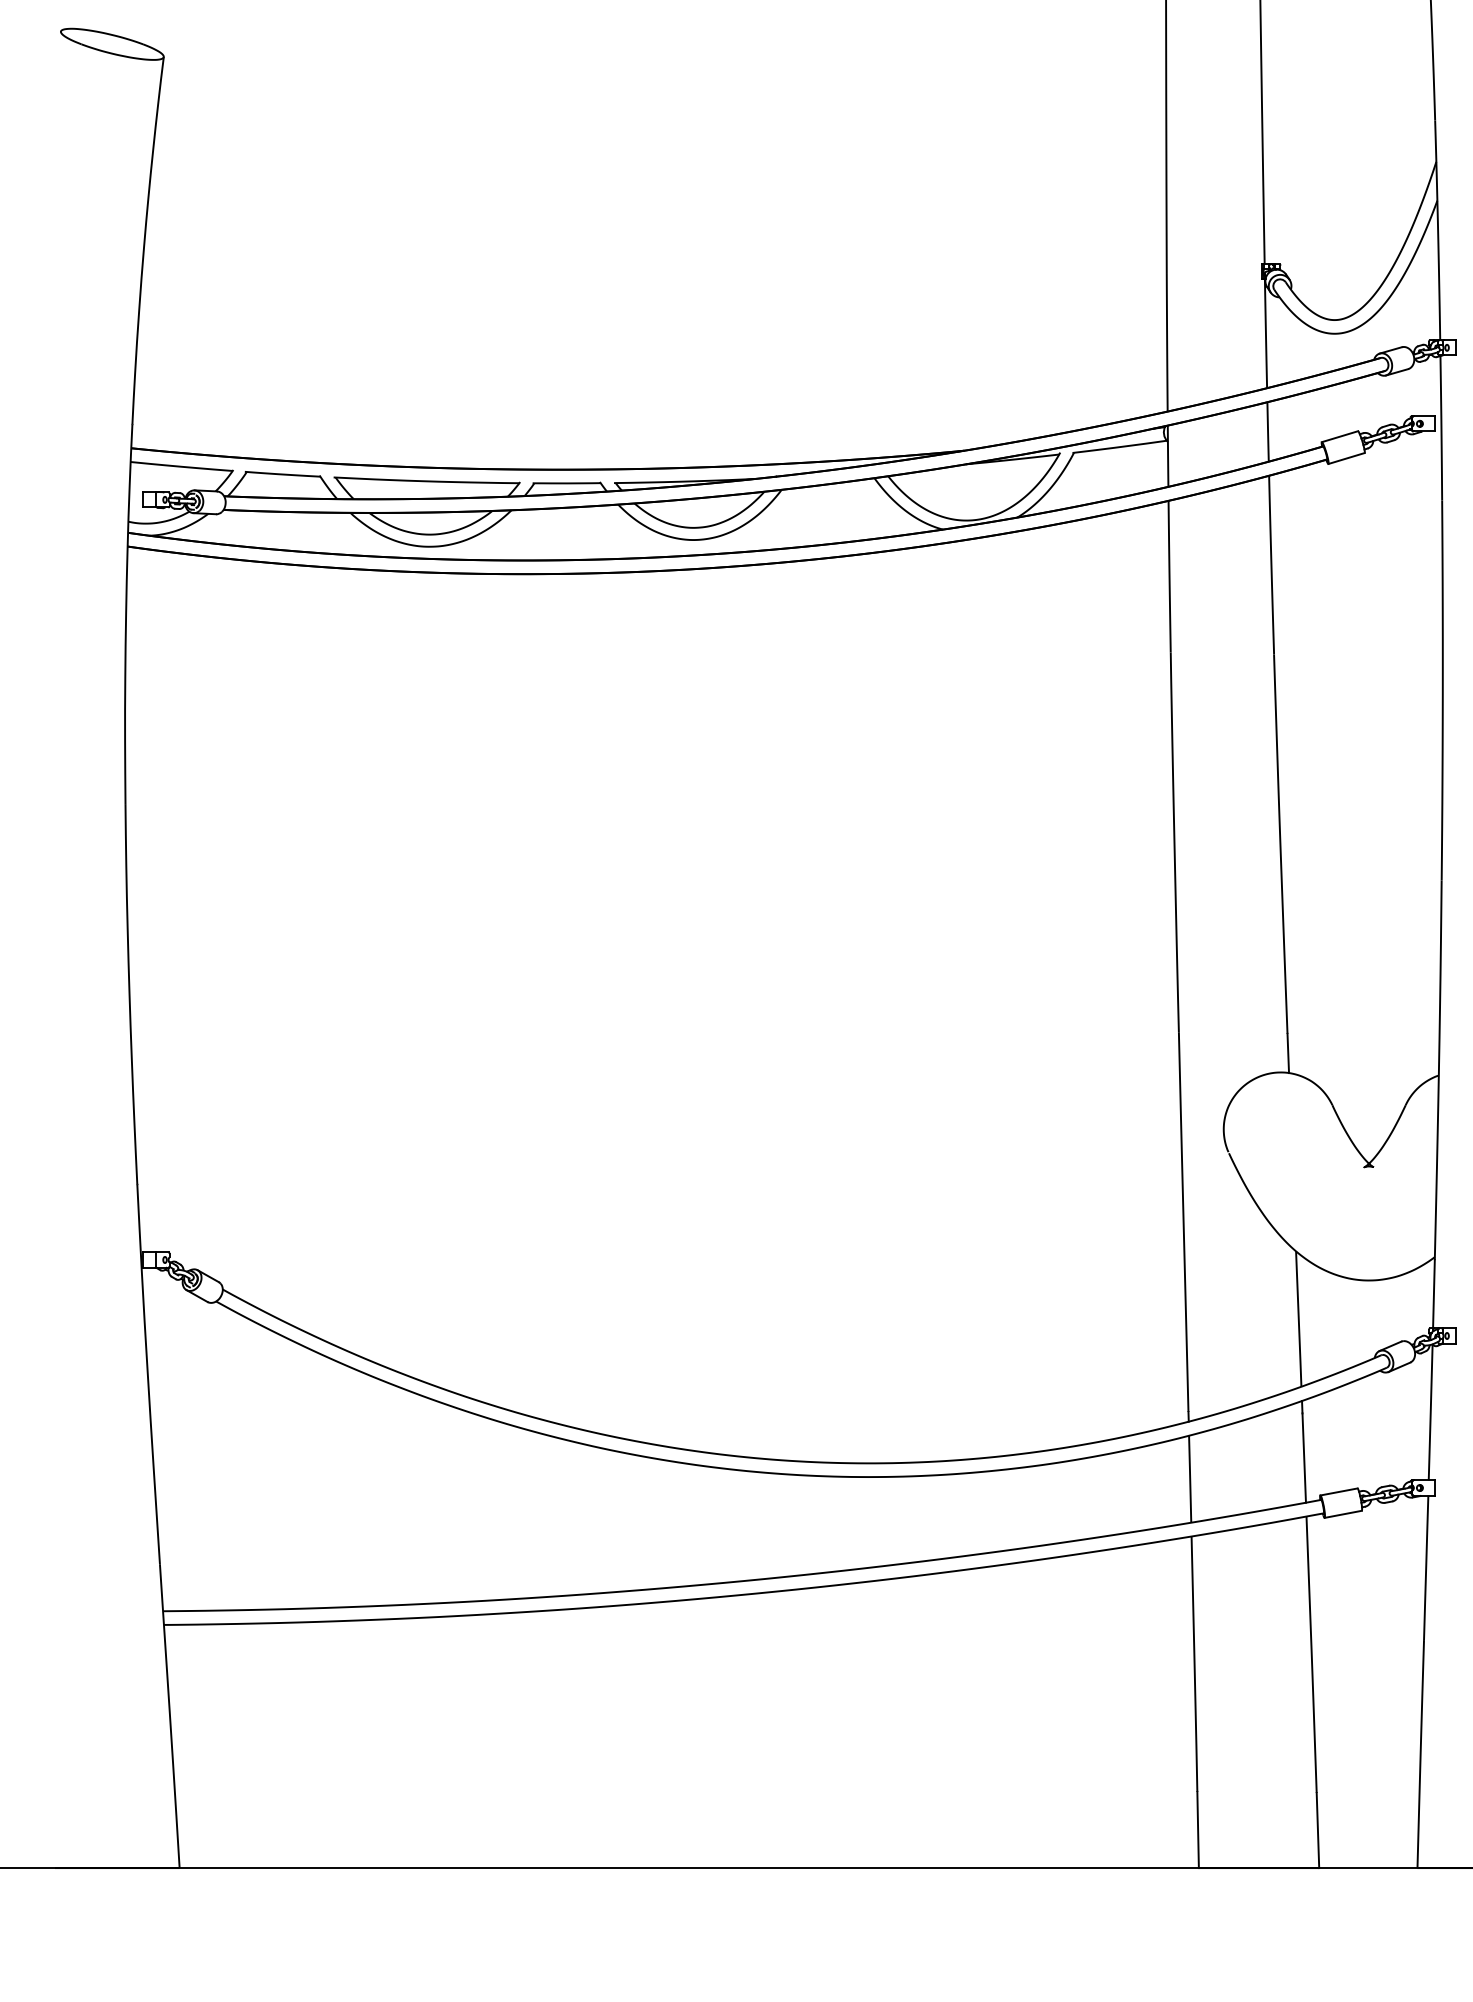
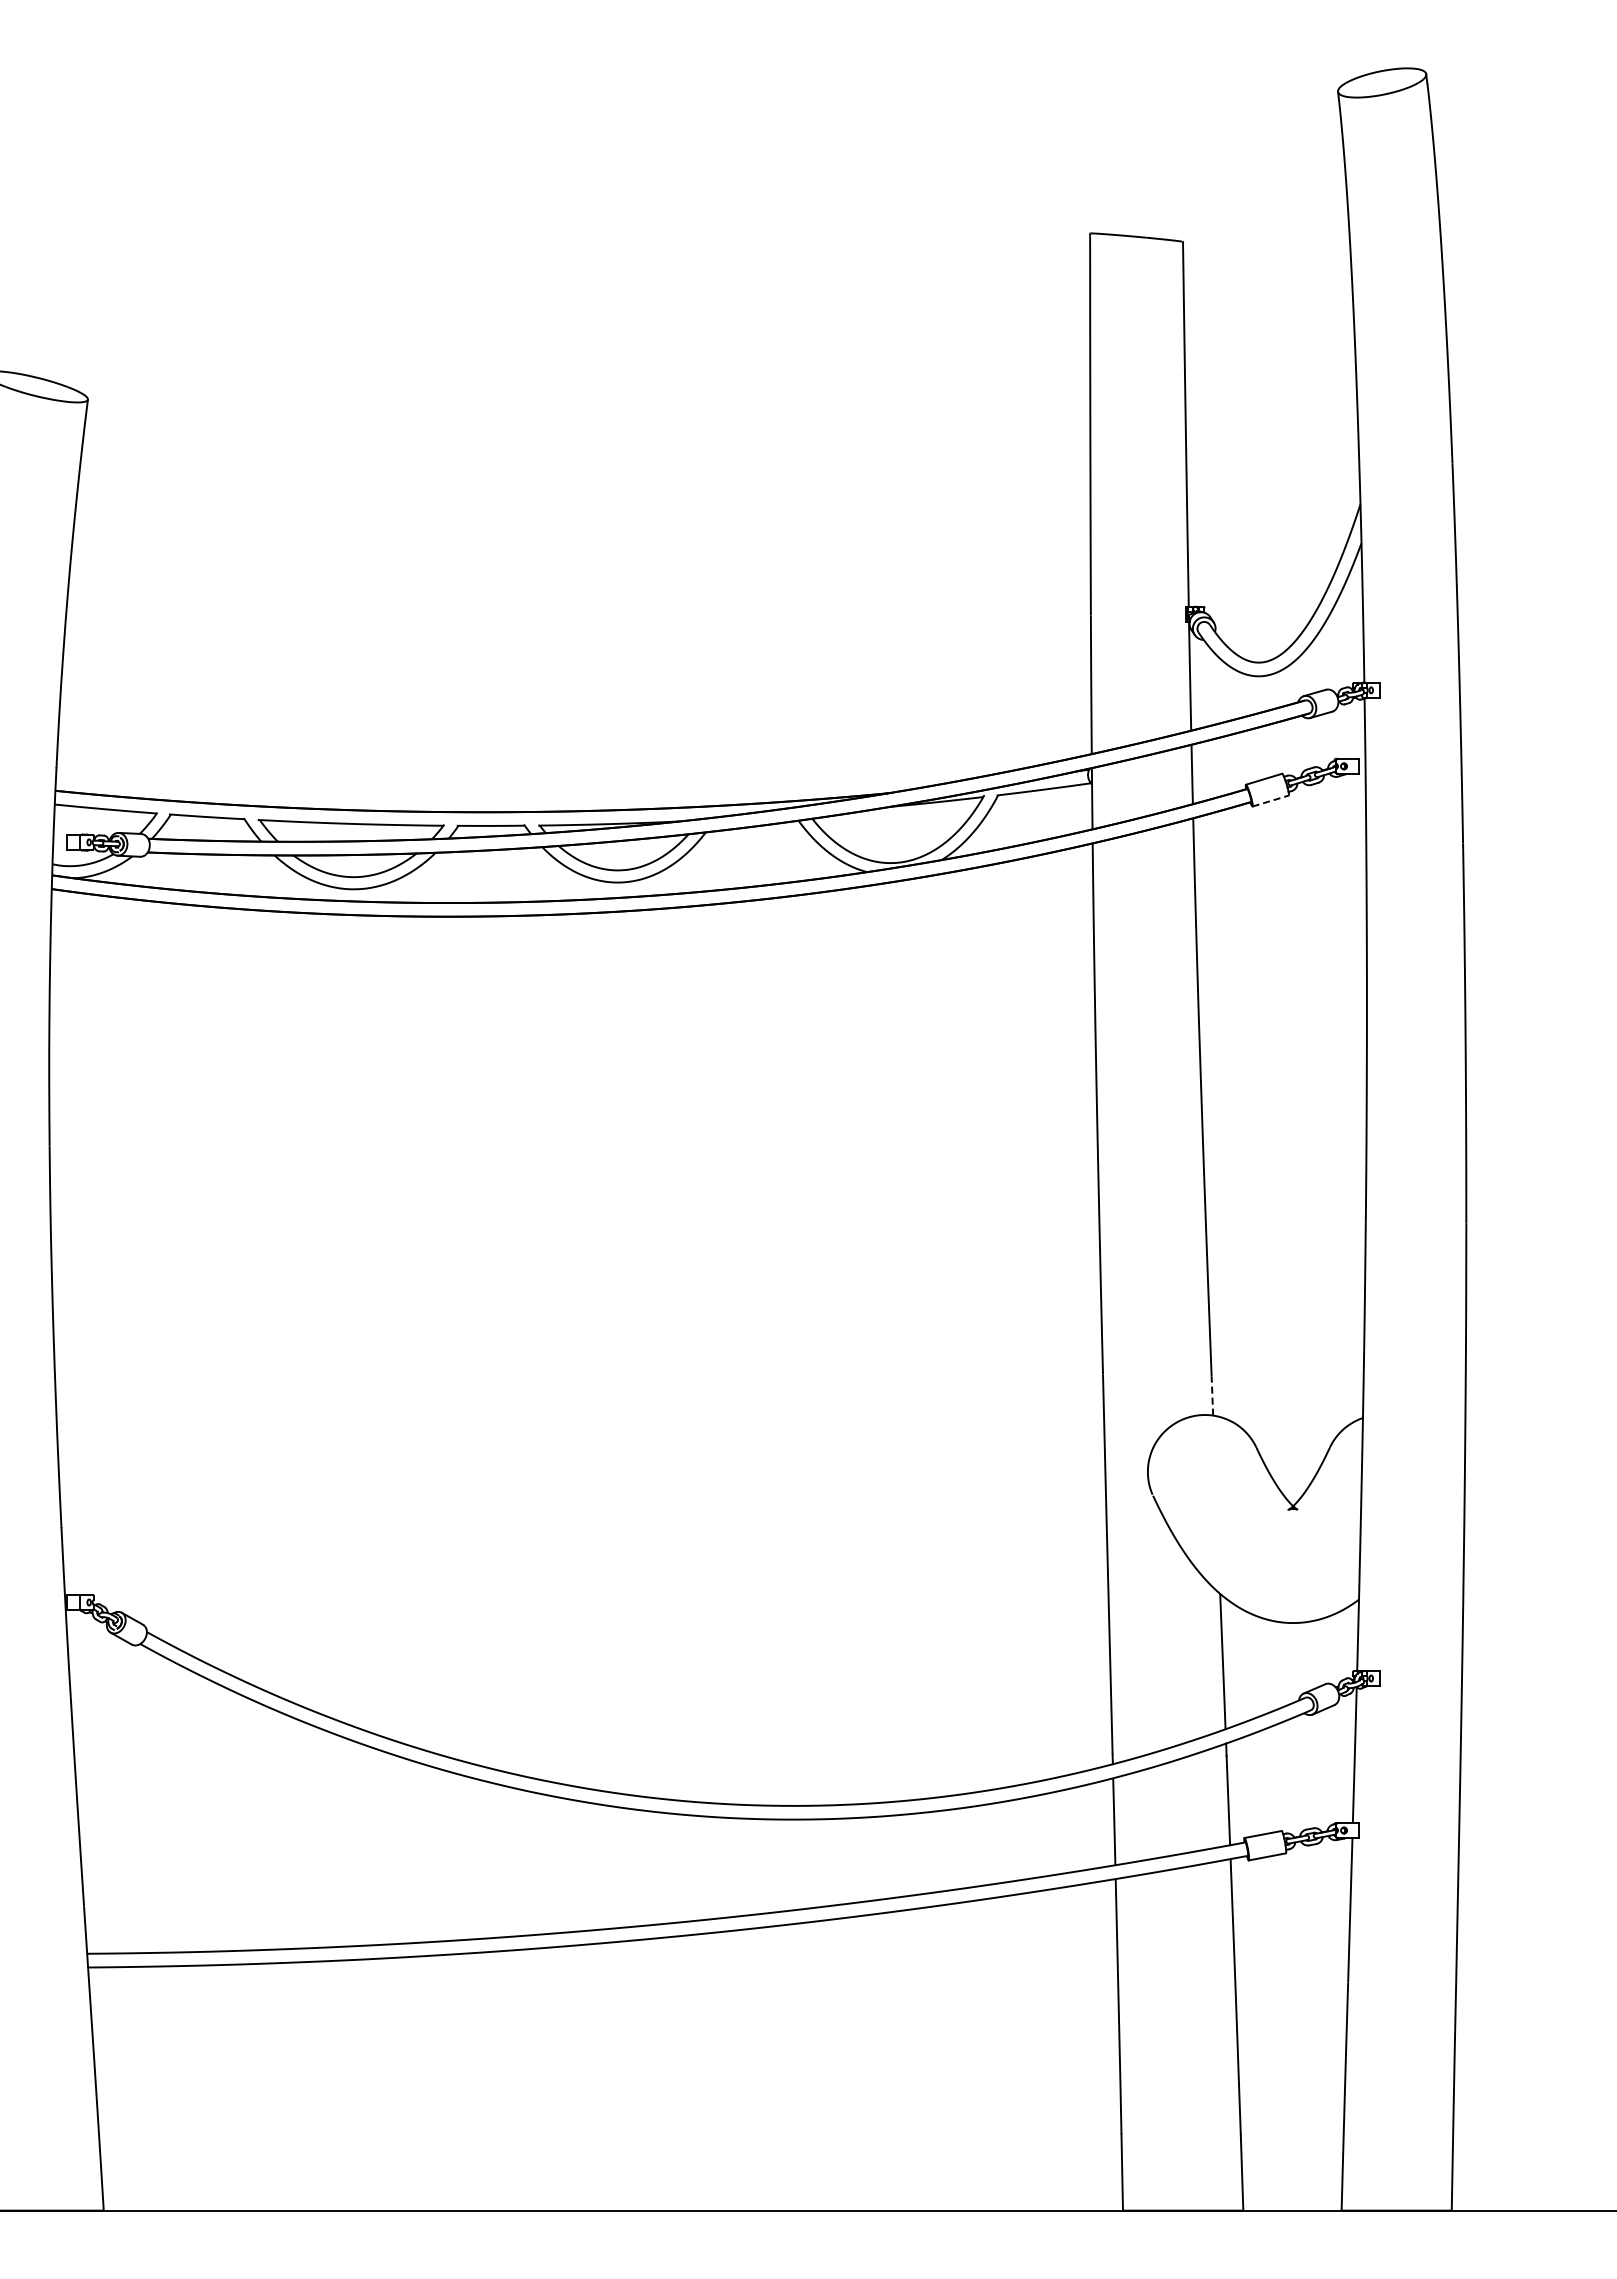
line: (1346, 458) -> (1270, 801), solid -> dashed
line: (1288, 1053) -> (1212, 1396), solid -> dashed

